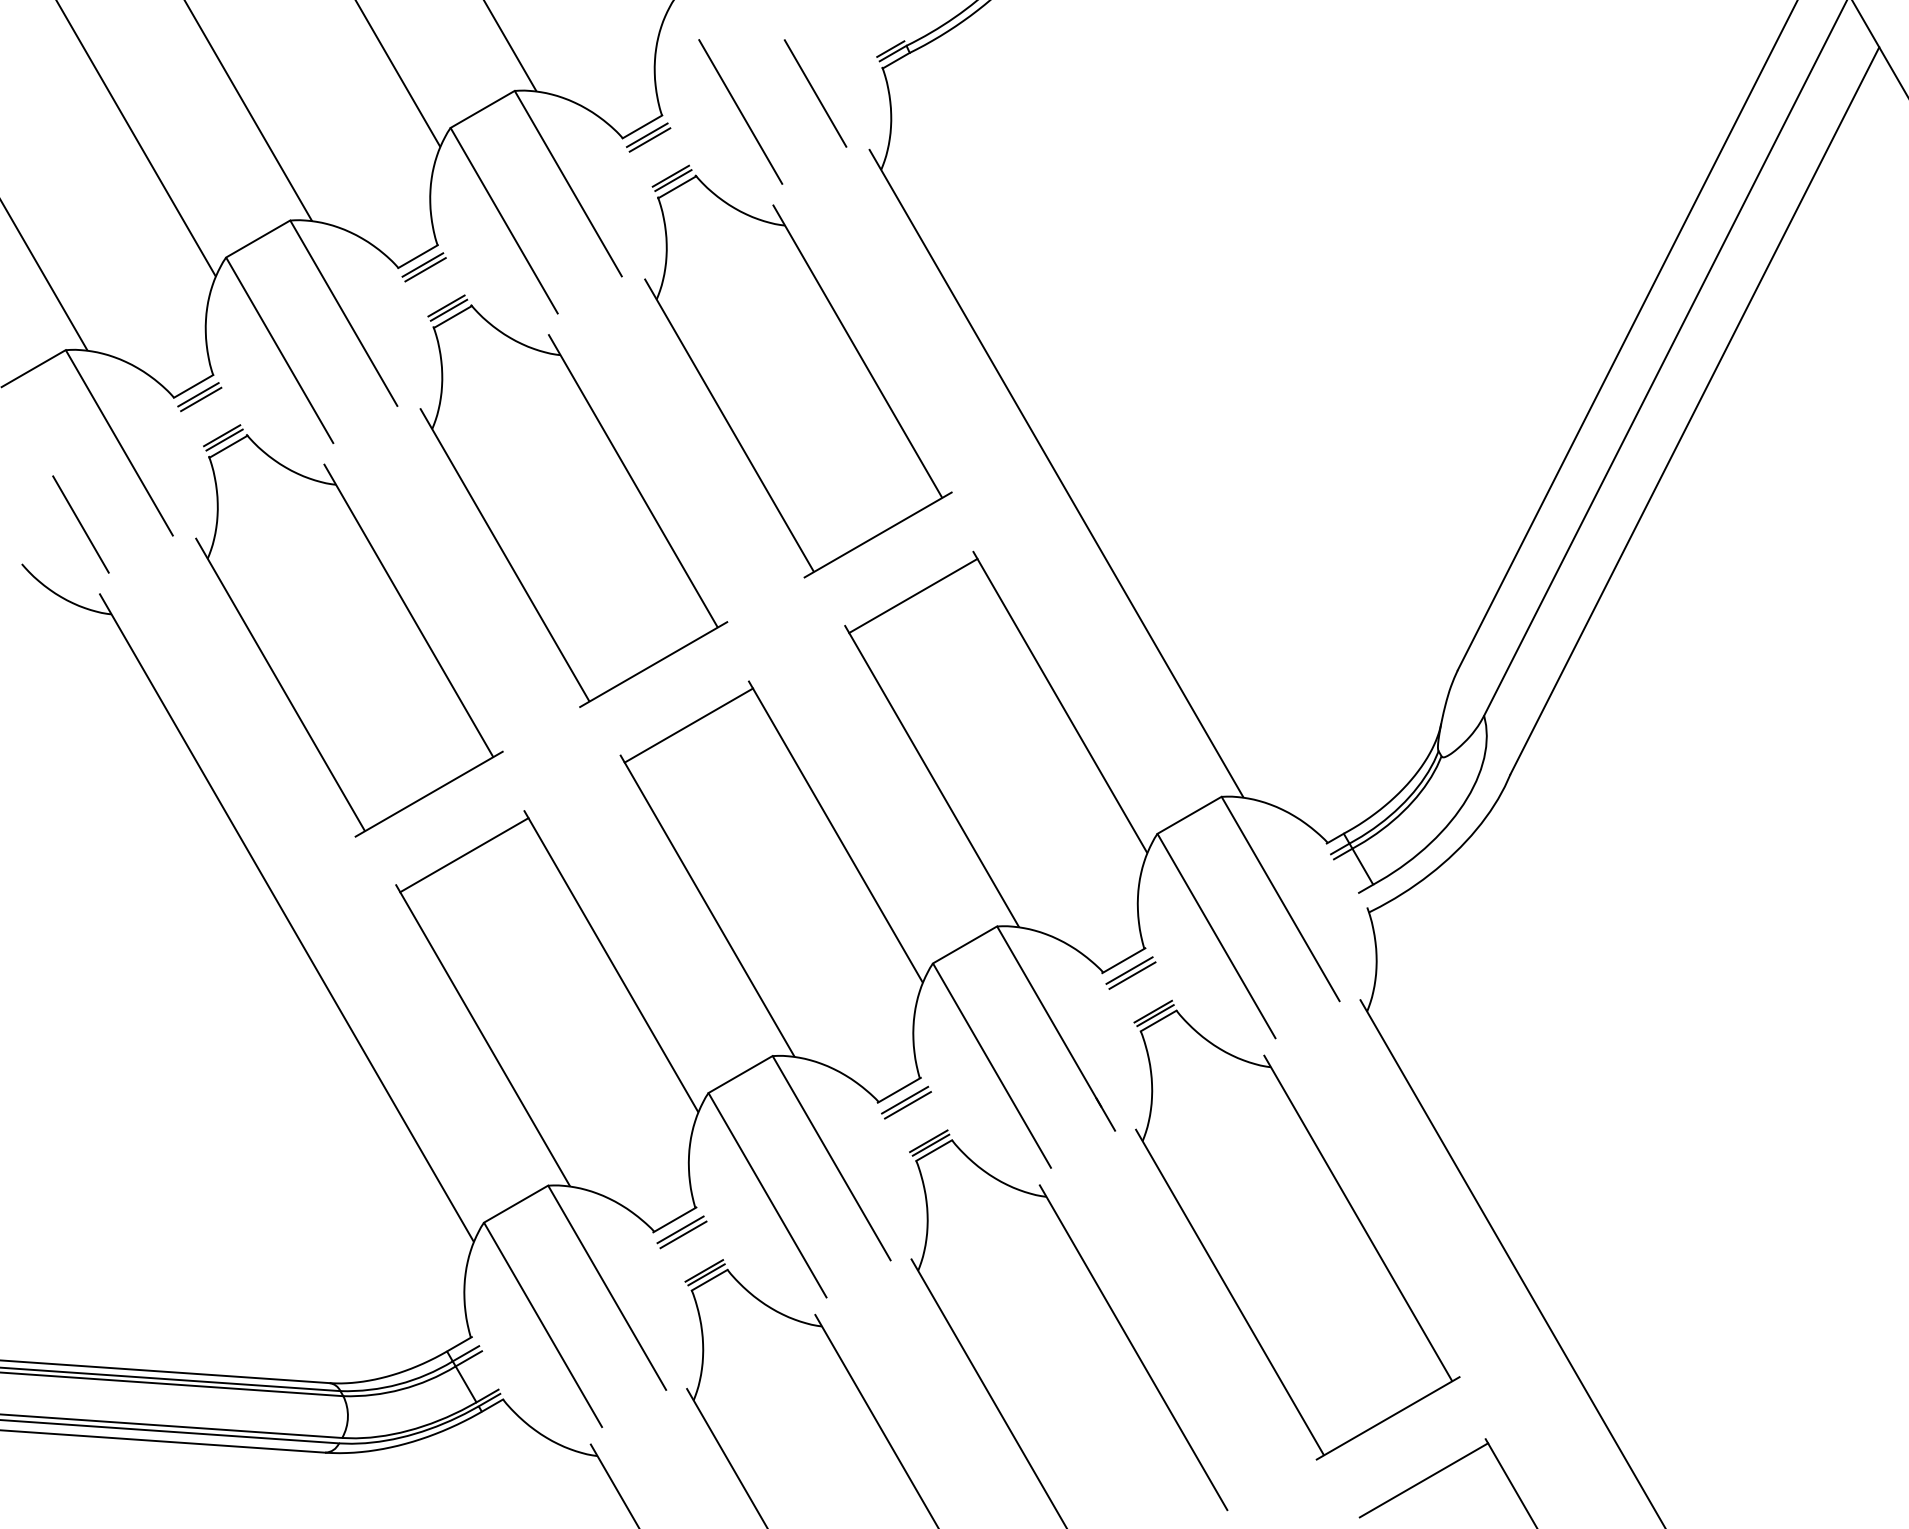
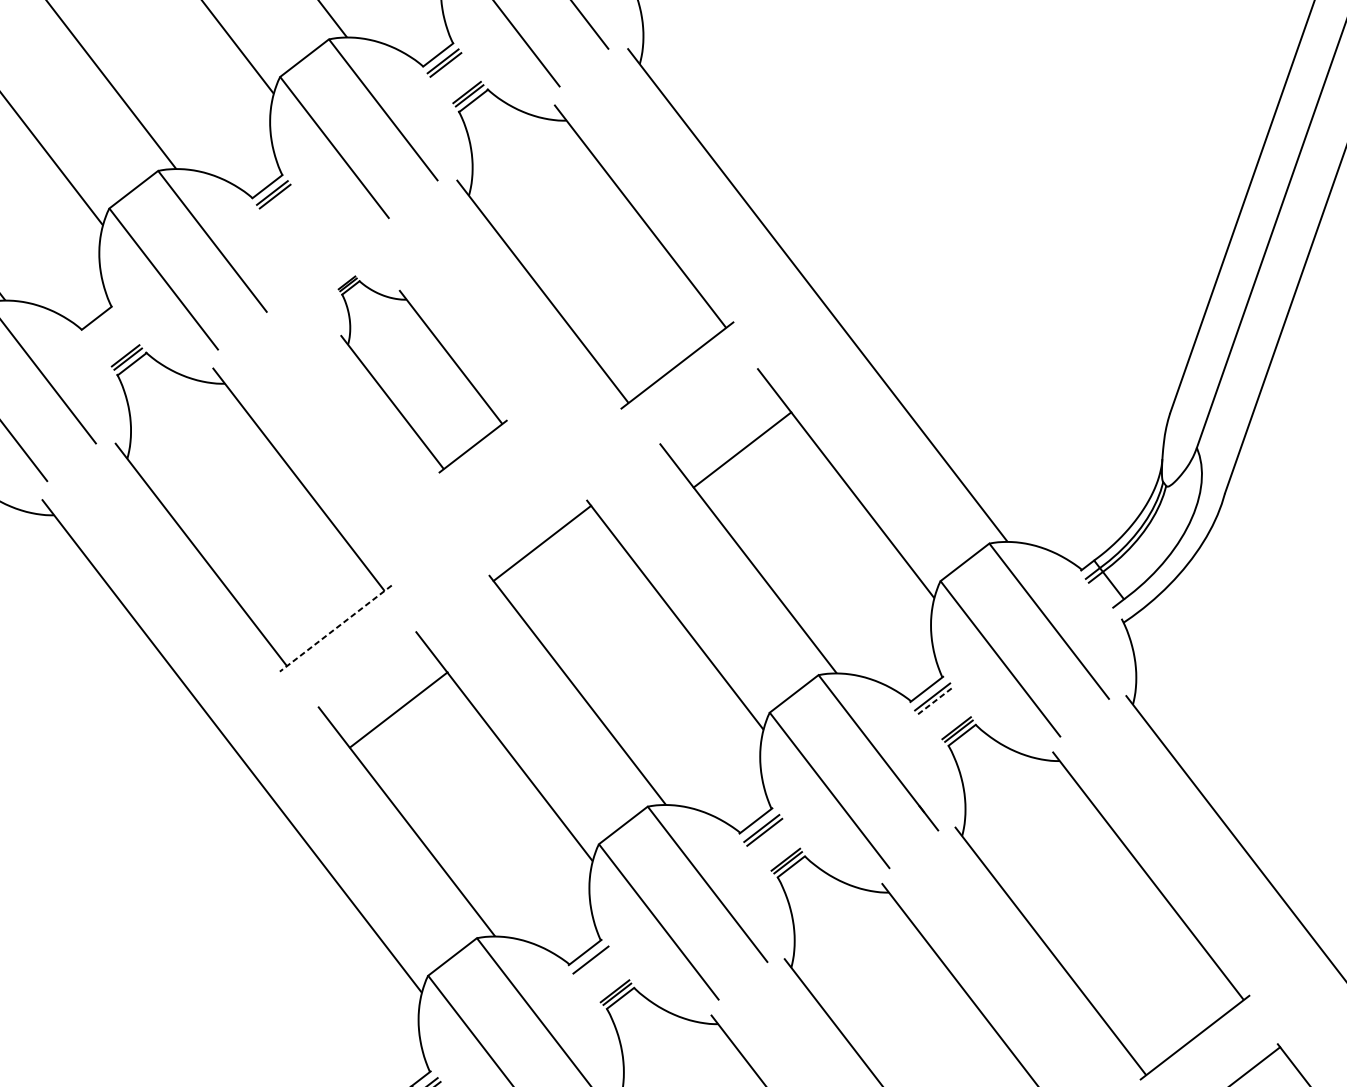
part: (199, 397) -> (102, 326), removed
part: (573, 500) -> (422, 370), size x0.6
line: (913, 595) -> (742, 449), moved
line: (429, 794) -> (336, 628), solid -> dashed
line: (464, 855) -> (398, 710), moved
line: (1132, 975) -> (935, 700), solid -> dashed
line: (683, 1234) -> (593, 963), removed

